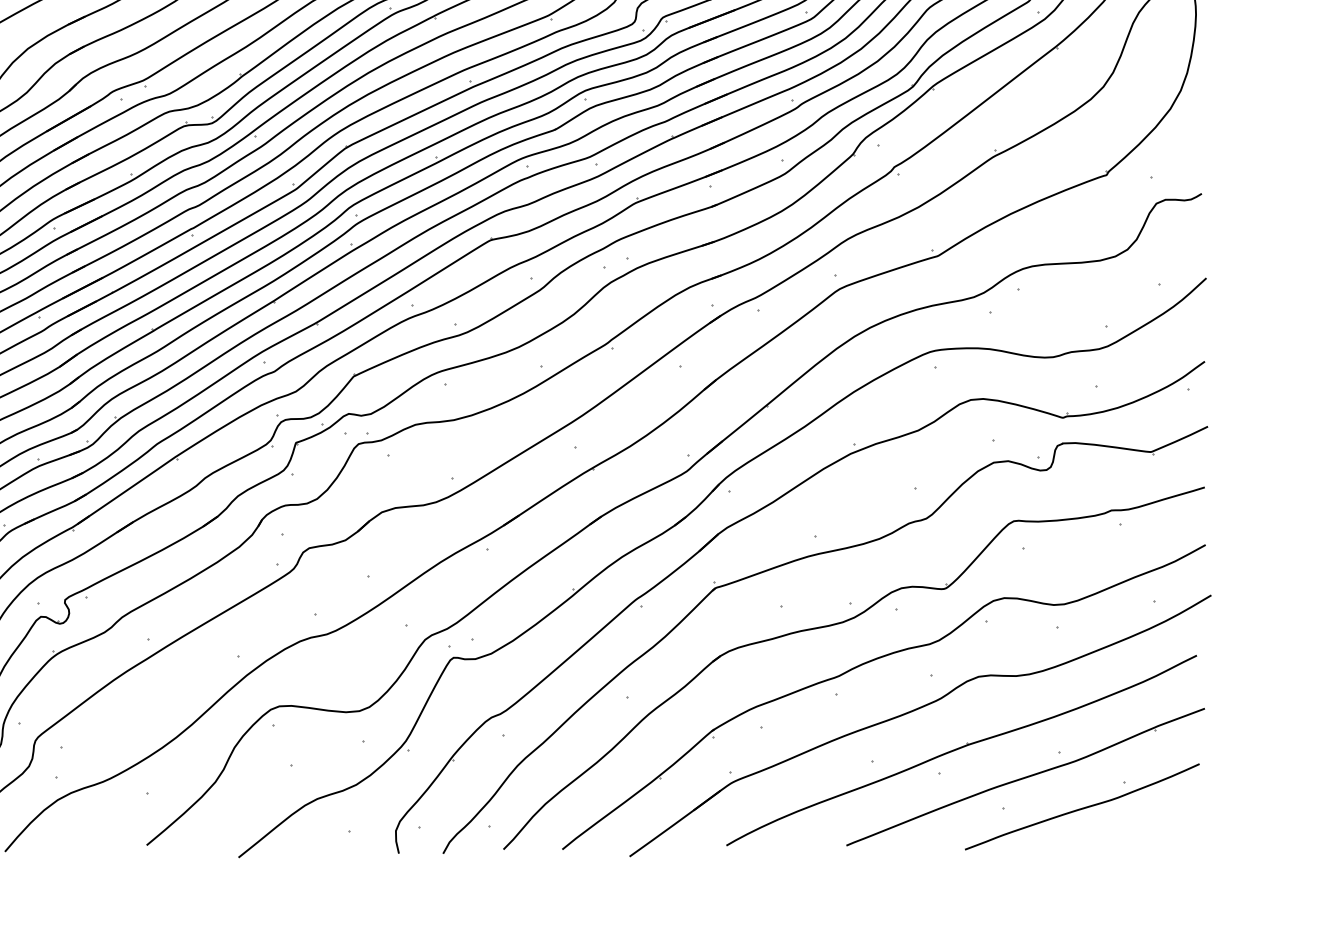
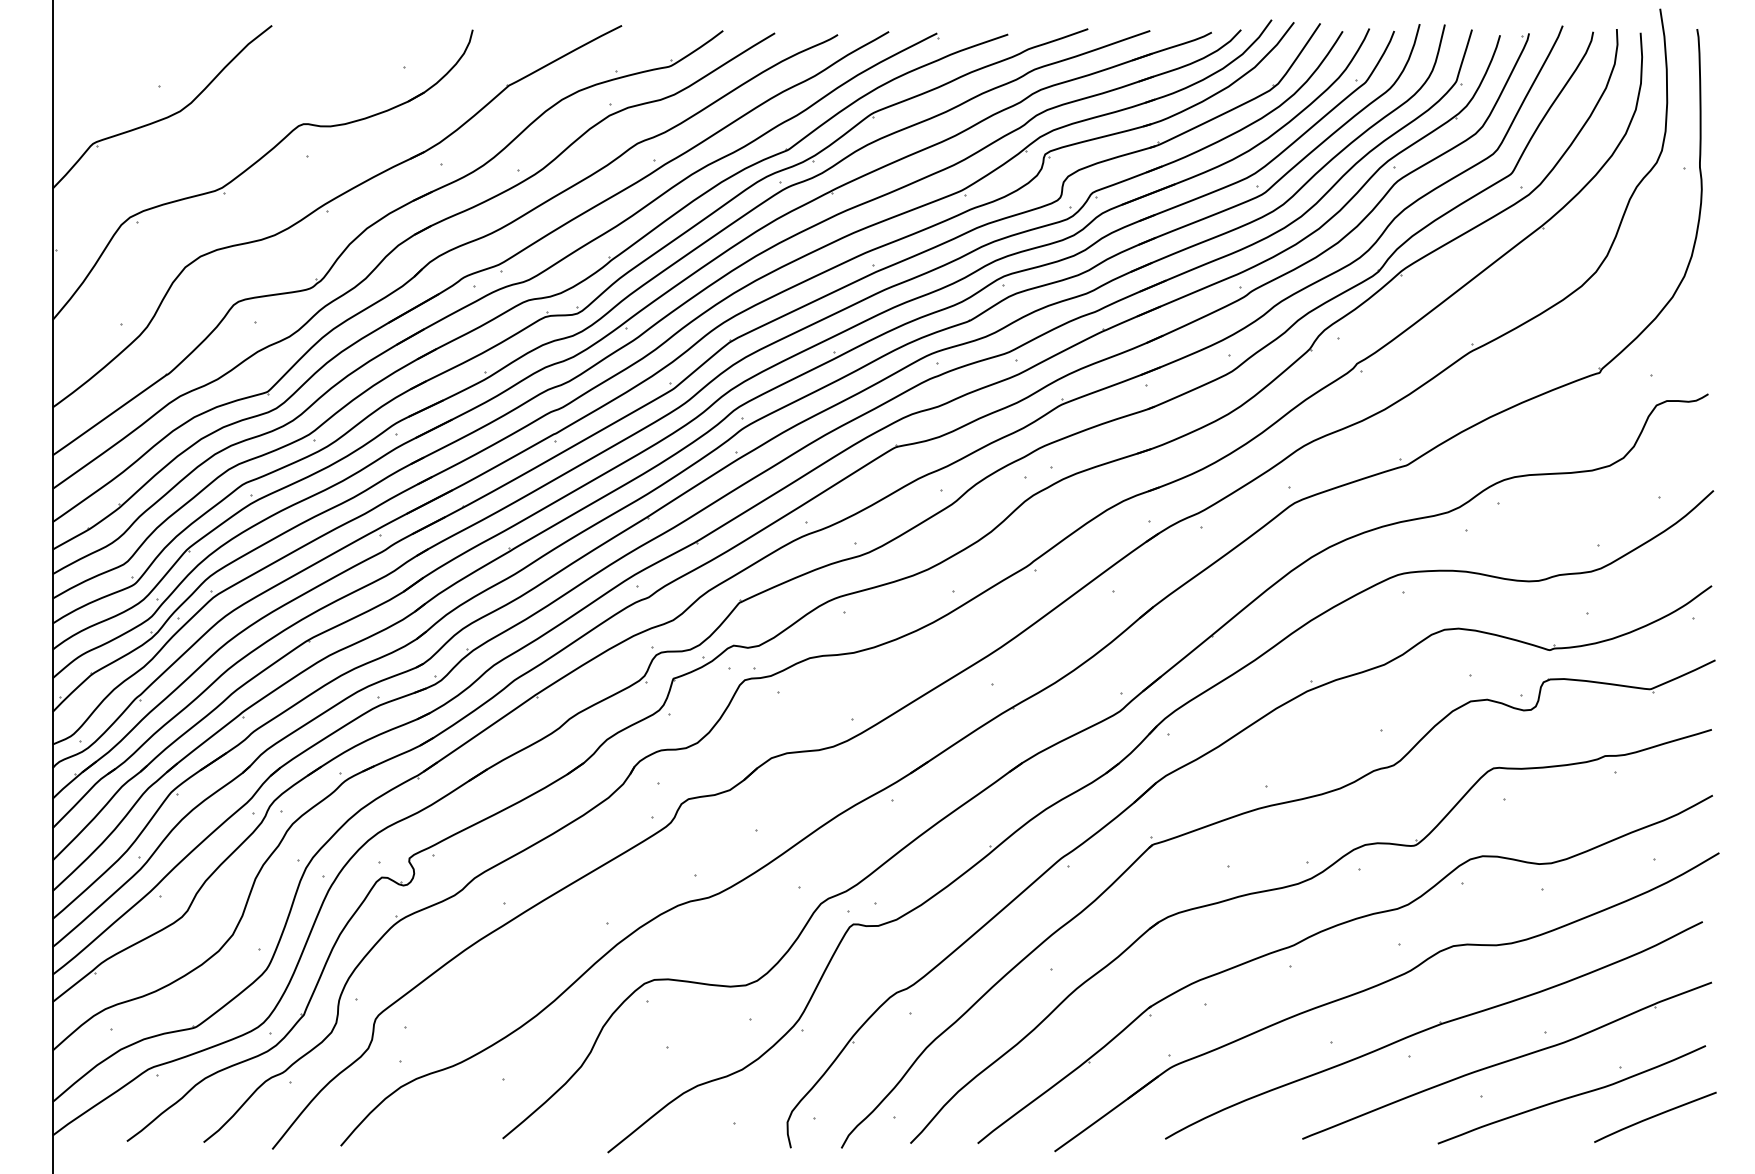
curve: (1155, 825) -> (1655, 1116), added

